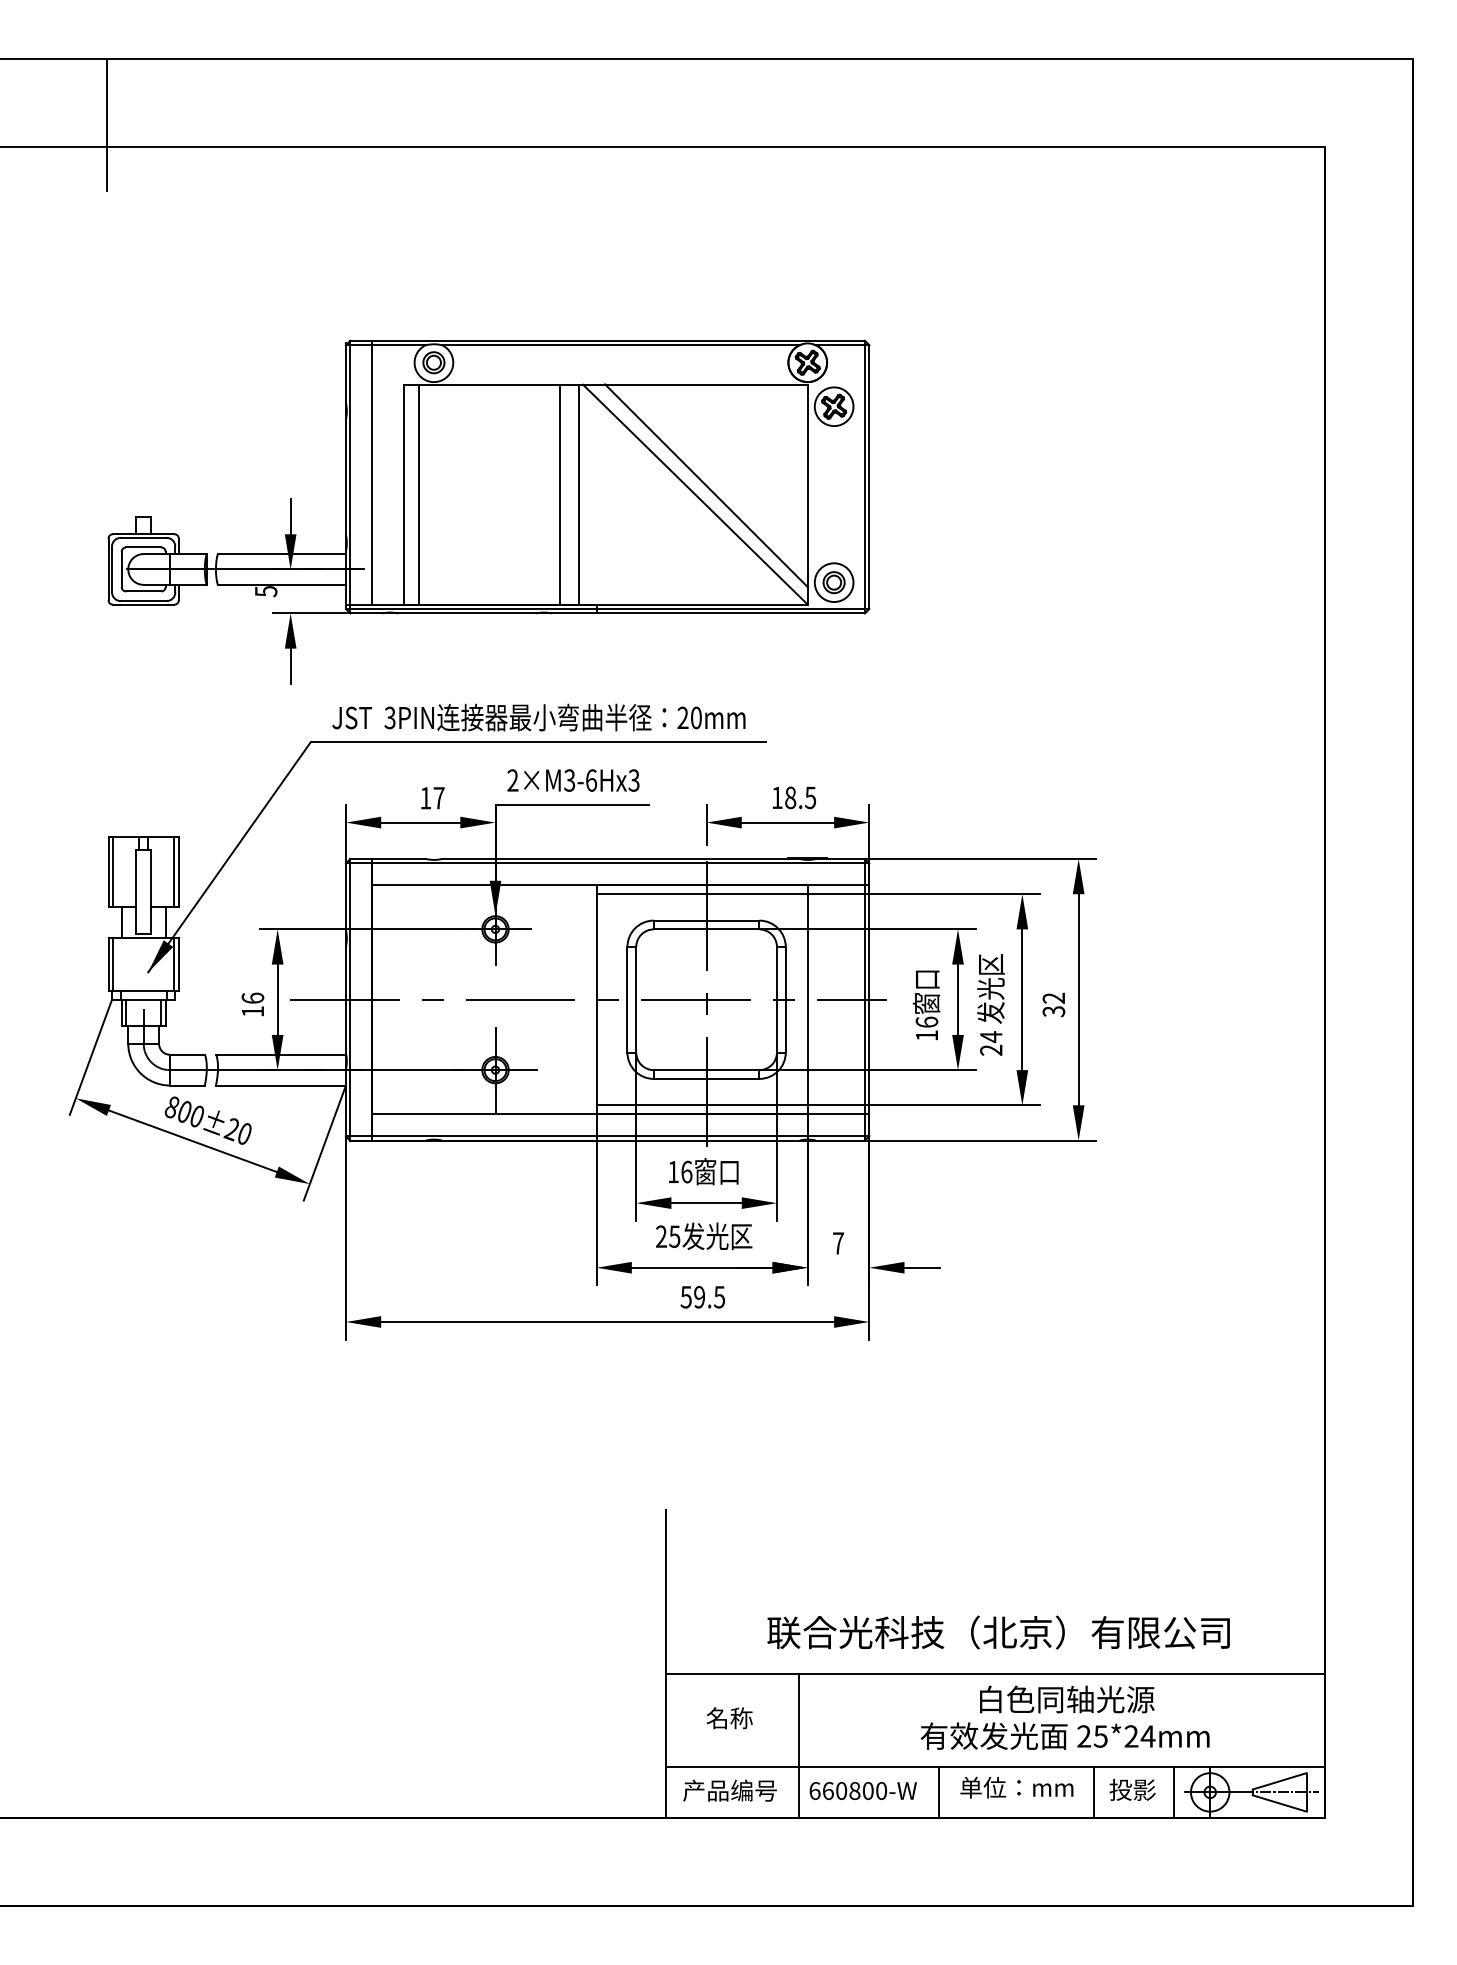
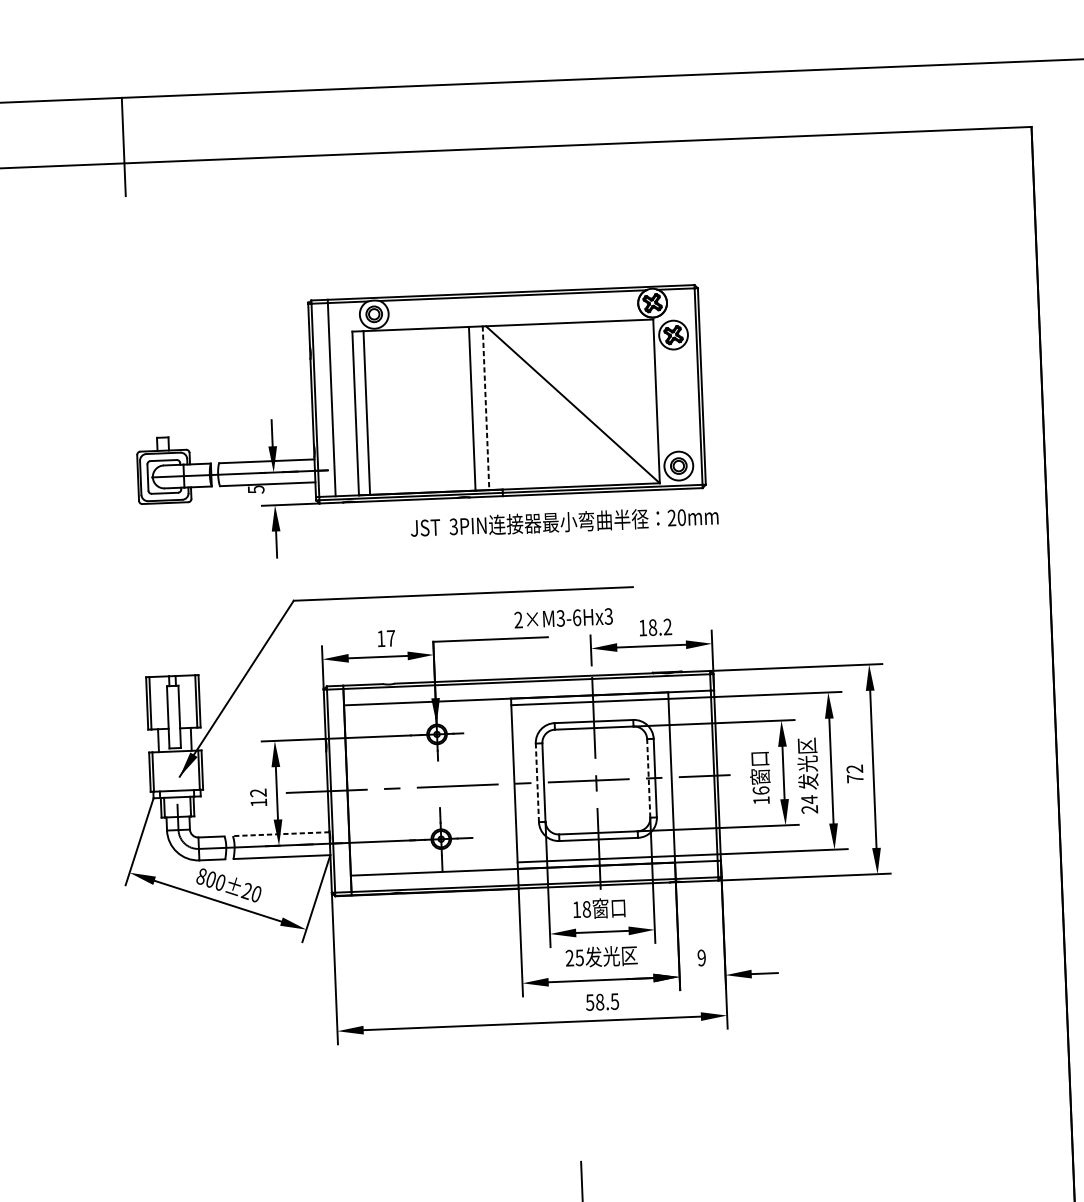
line: (706, 485) -> (580, 397), removed
line: (578, 494) -> (485, 408), solid -> dashed
text: (538, 717) -> (564, 522), moved
text: (573, 780) -> (563, 618), moved
text: (810, 797) -> (667, 626), 18.5 -> 18.2
text: (252, 997) -> (258, 792), 16 -> 12
line: (627, 999) -> (537, 782), solid -> dashed
line: (776, 999) -> (648, 778), solid -> dashed
text: (1053, 1011) -> (854, 778), 32 -> 72
line: (281, 1054) -> (281, 833), solid -> dashed
text: (686, 1171) -> (586, 908), 16 -> 18
text: (838, 1243) -> (701, 958), 7 -> 9
text: (699, 1297) -> (599, 1002), 59.5 -> 58.5

